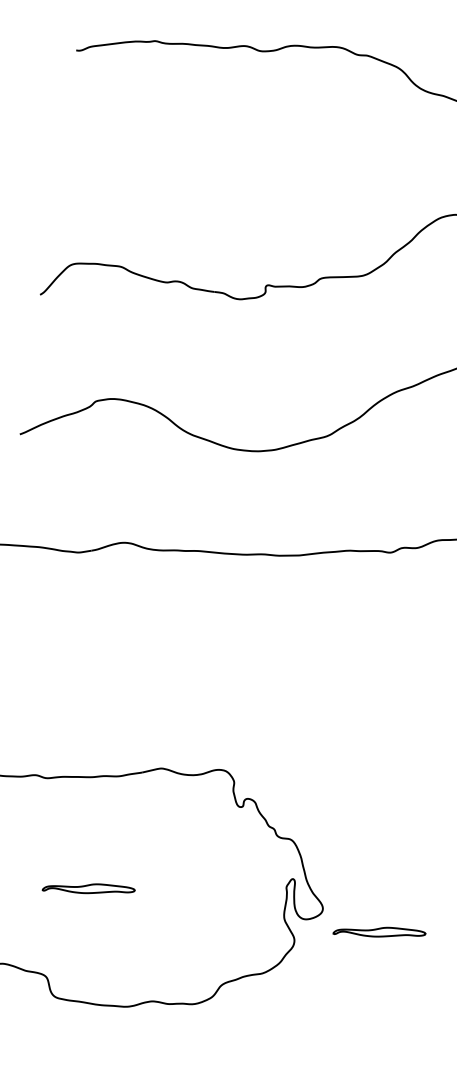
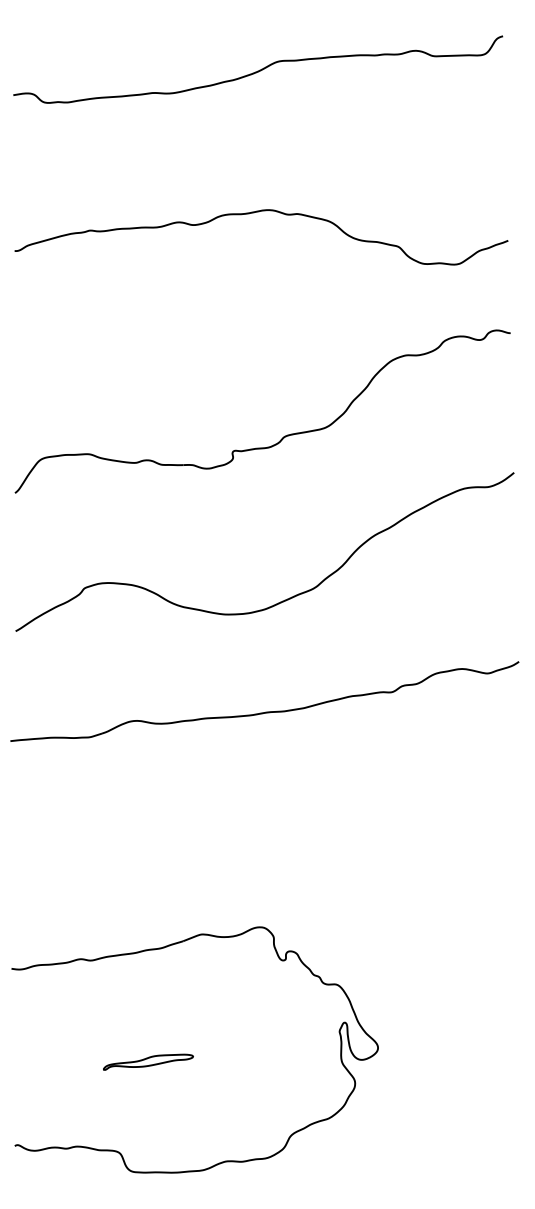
part: (379, 932) -> (436, 1061), removed

